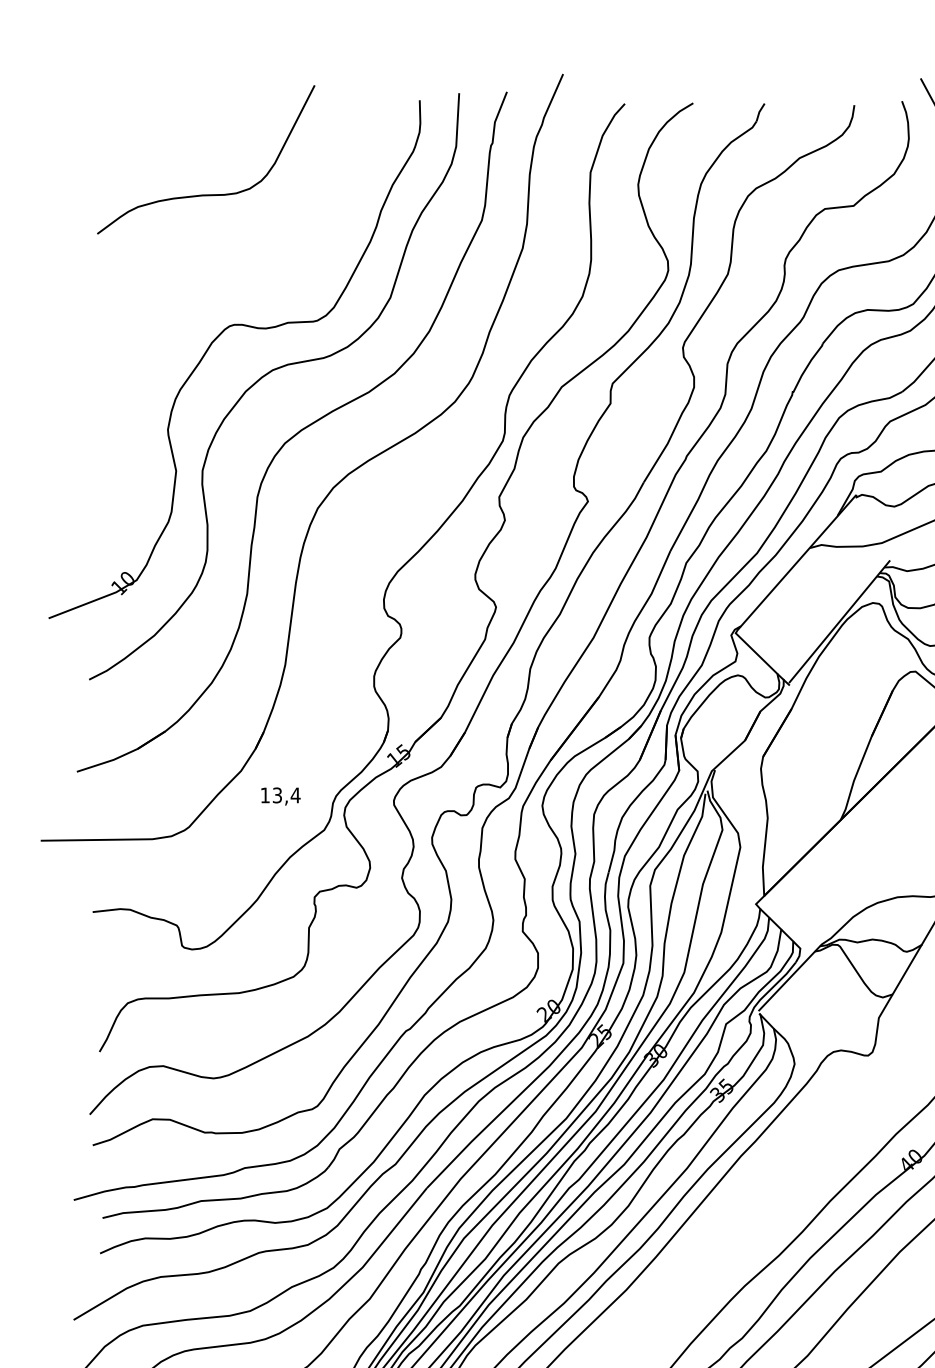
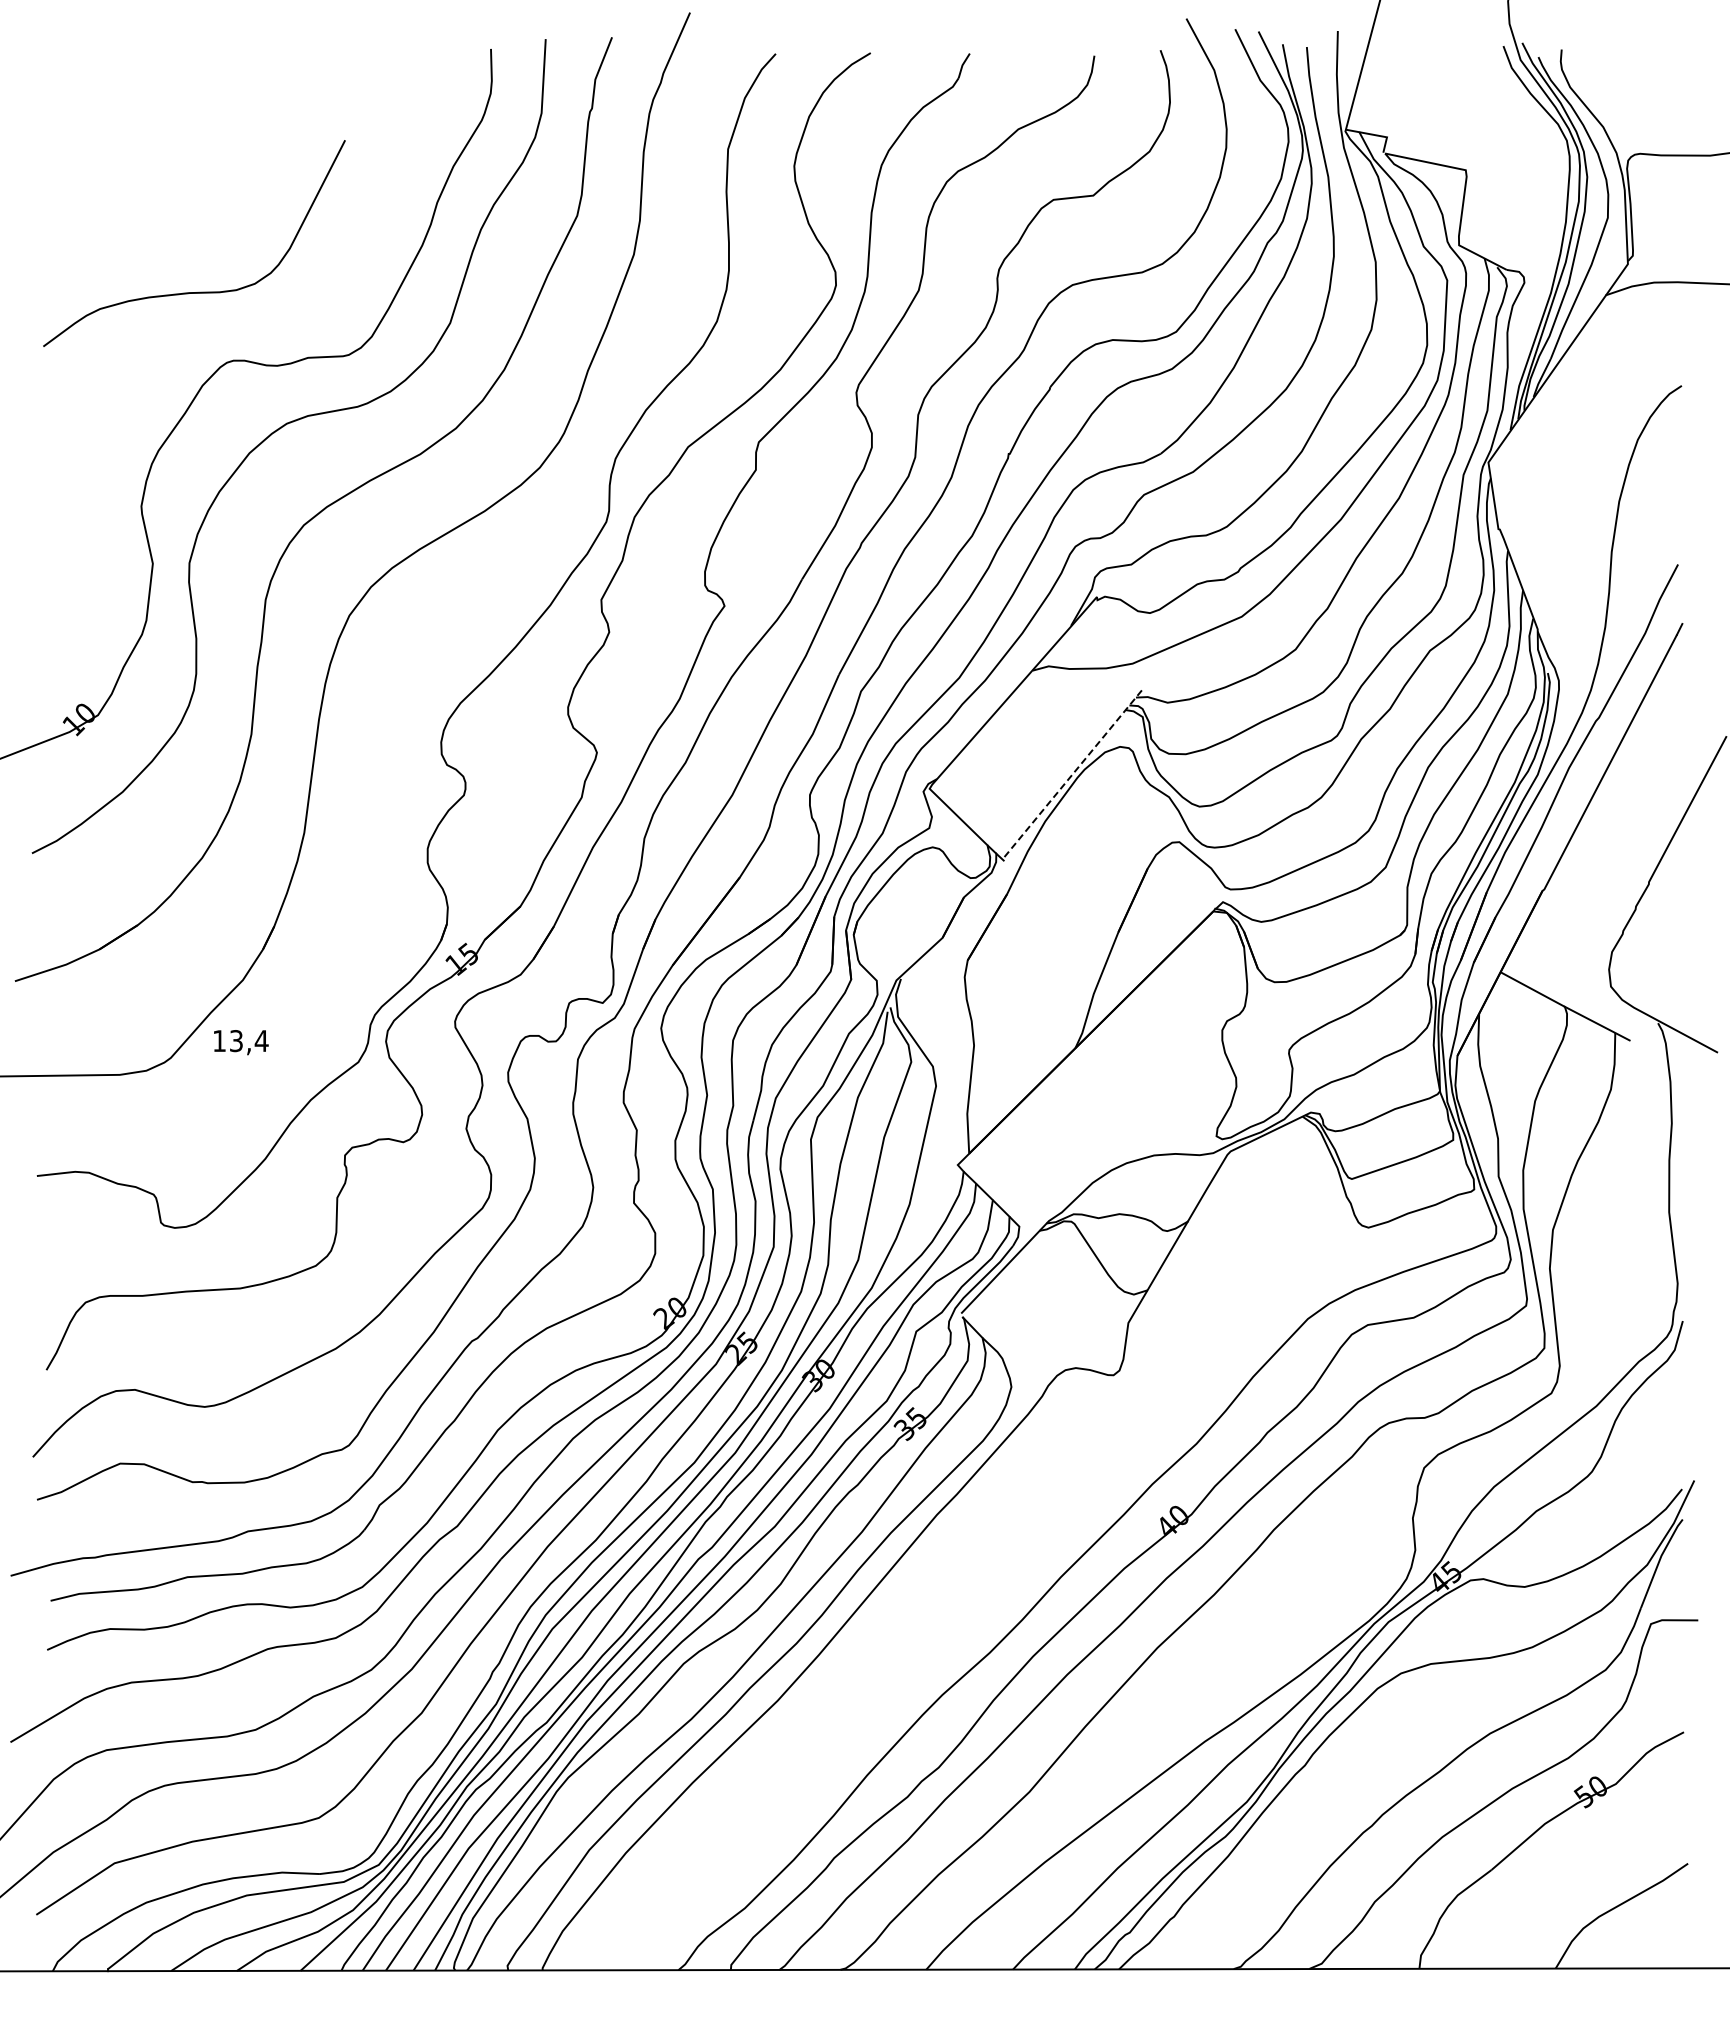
curve: (209, 194) -> (198, 291), moved
line: (840, 621) -> (1074, 772), solid -> dashed
text: (281, 796) -> (241, 1042), moved

